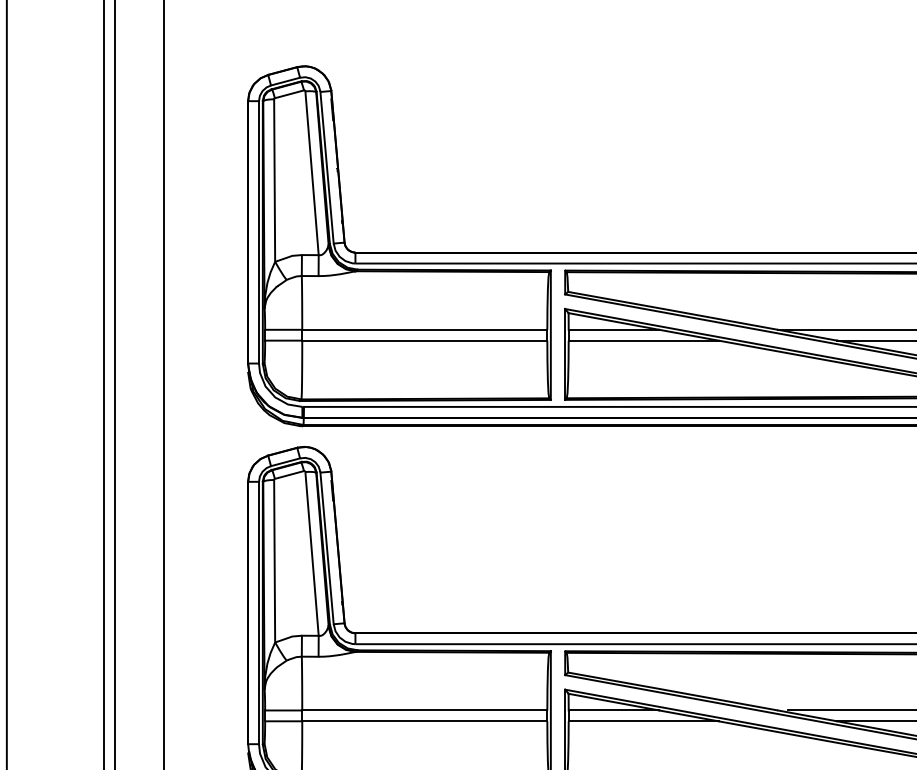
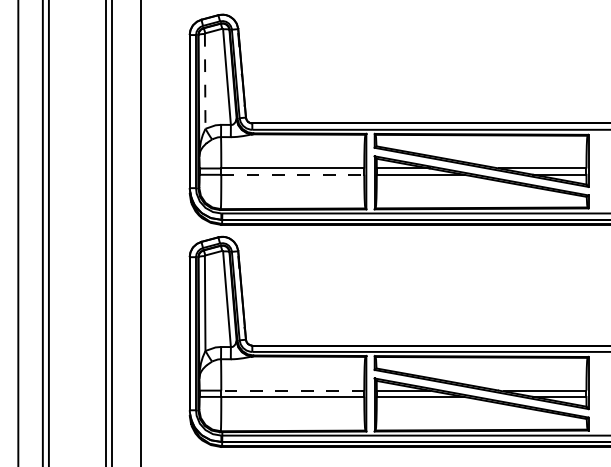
line: (275, 180) -> (205, 81), solid -> dashed
line: (425, 340) -> (293, 174), solid -> dashed
line: (424, 710) -> (292, 390), solid -> dashed

